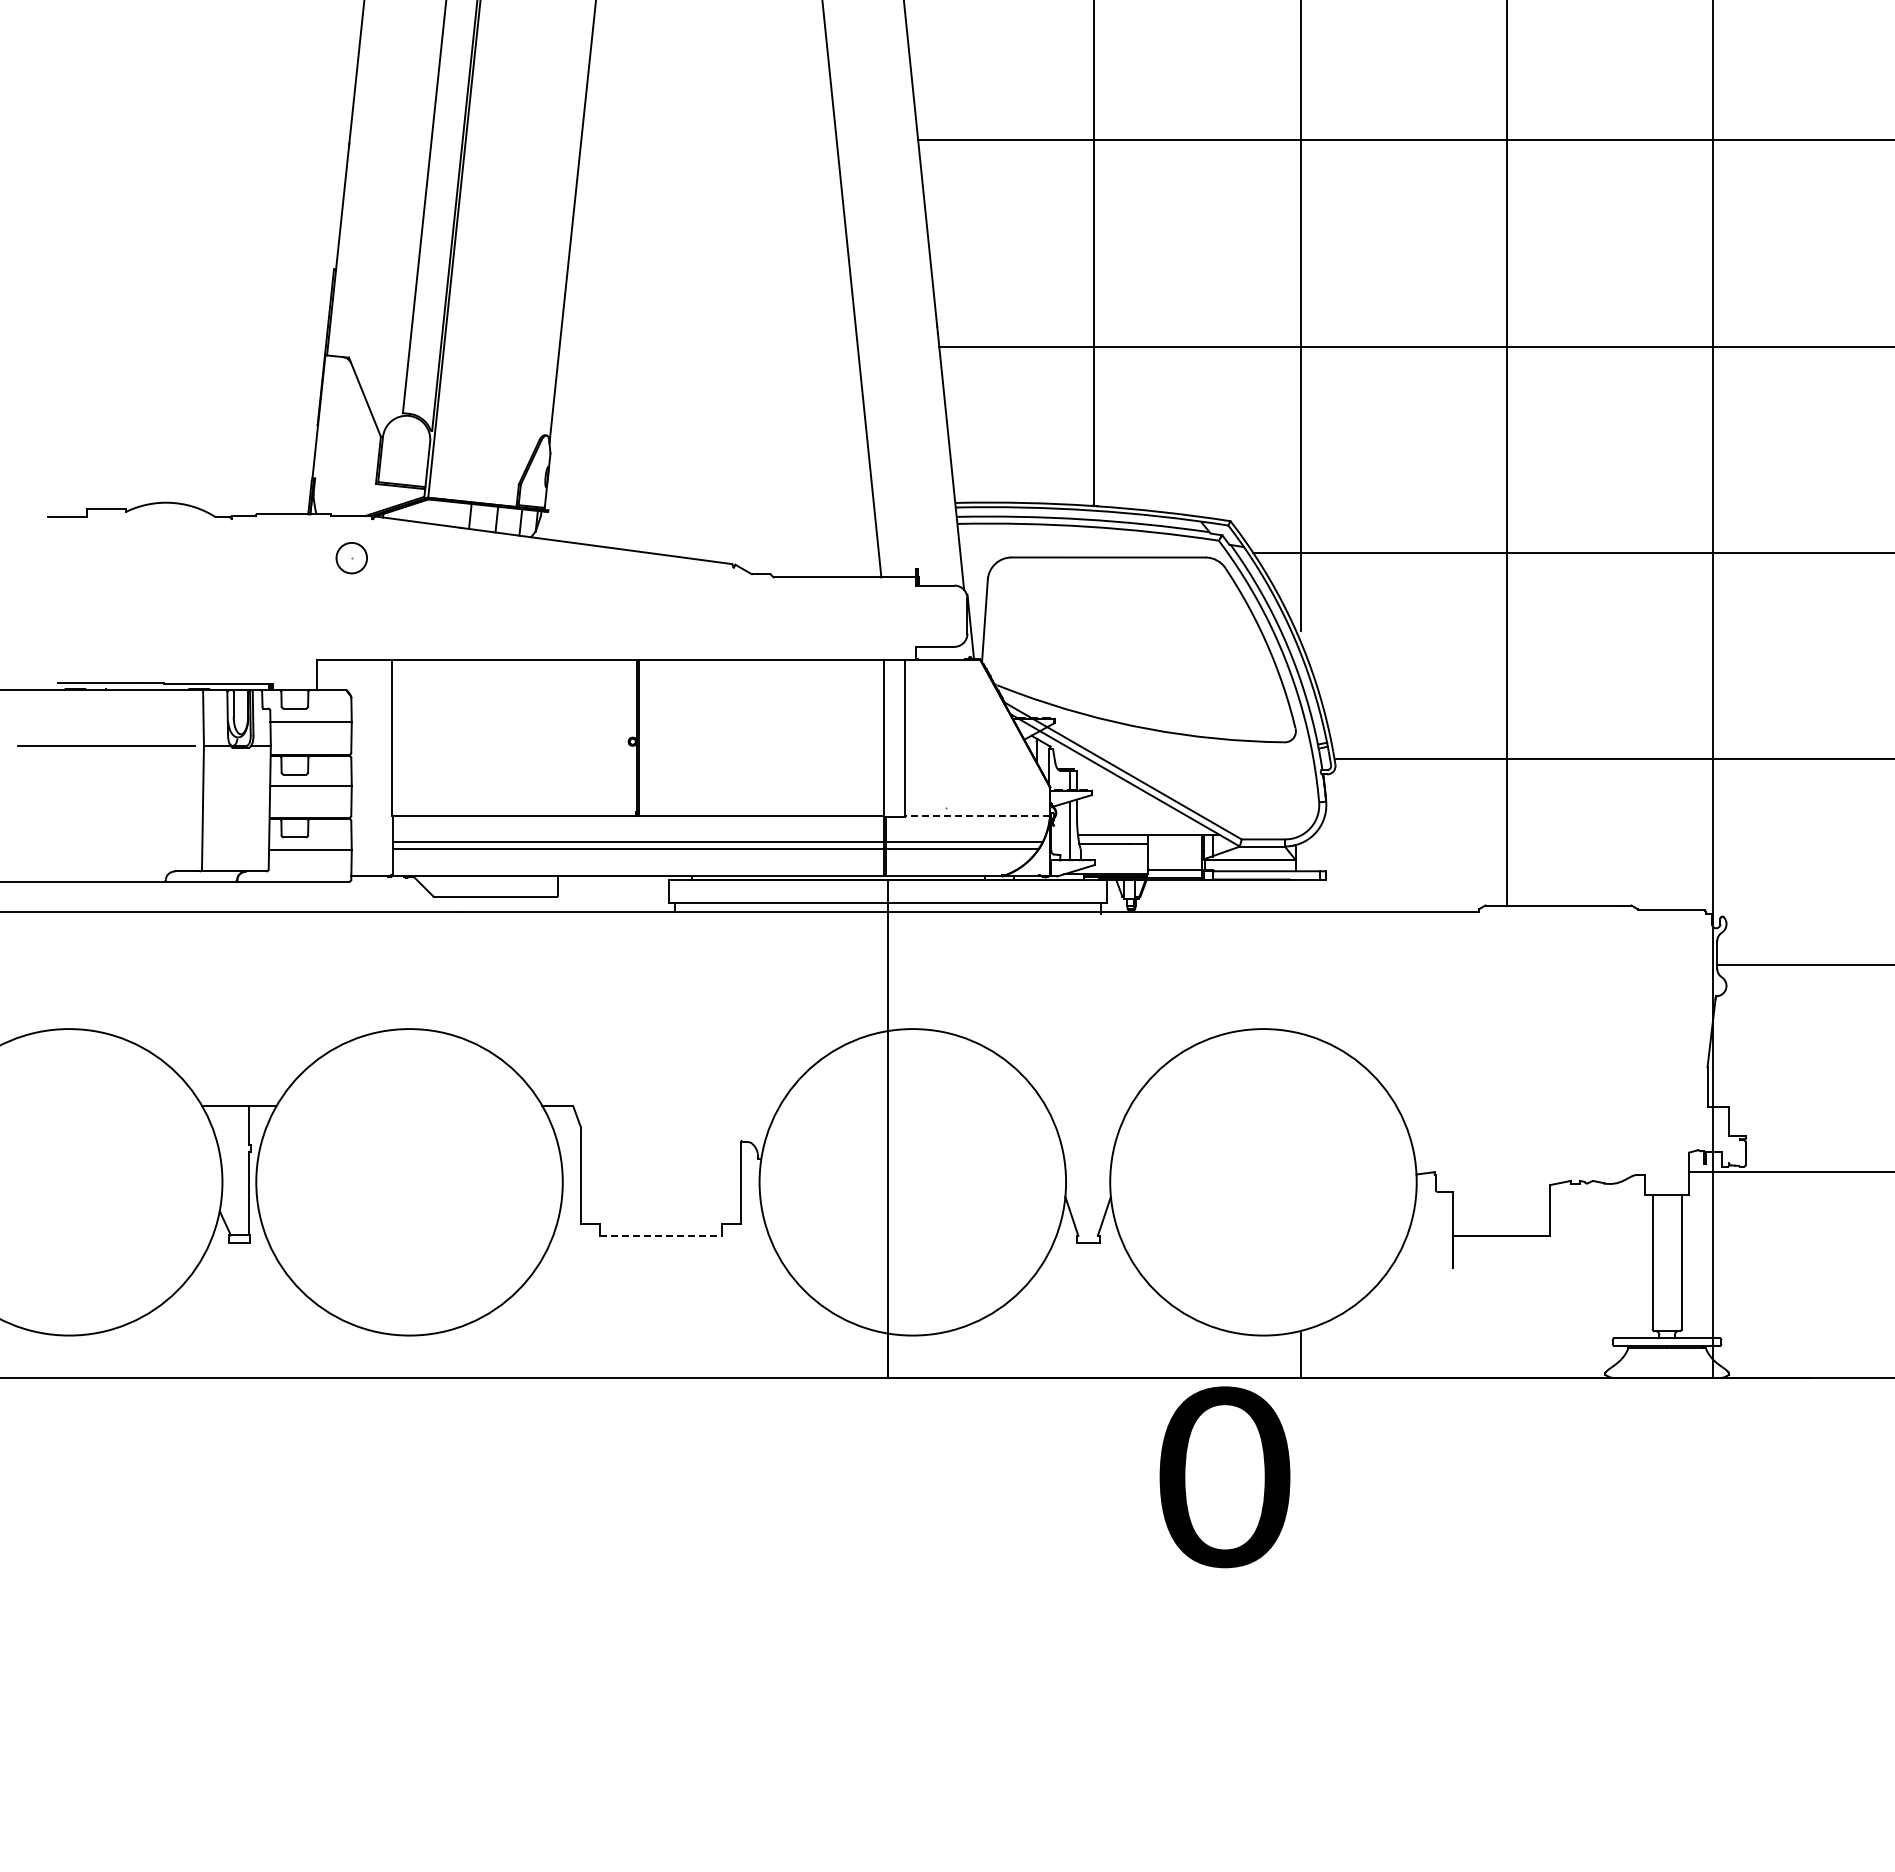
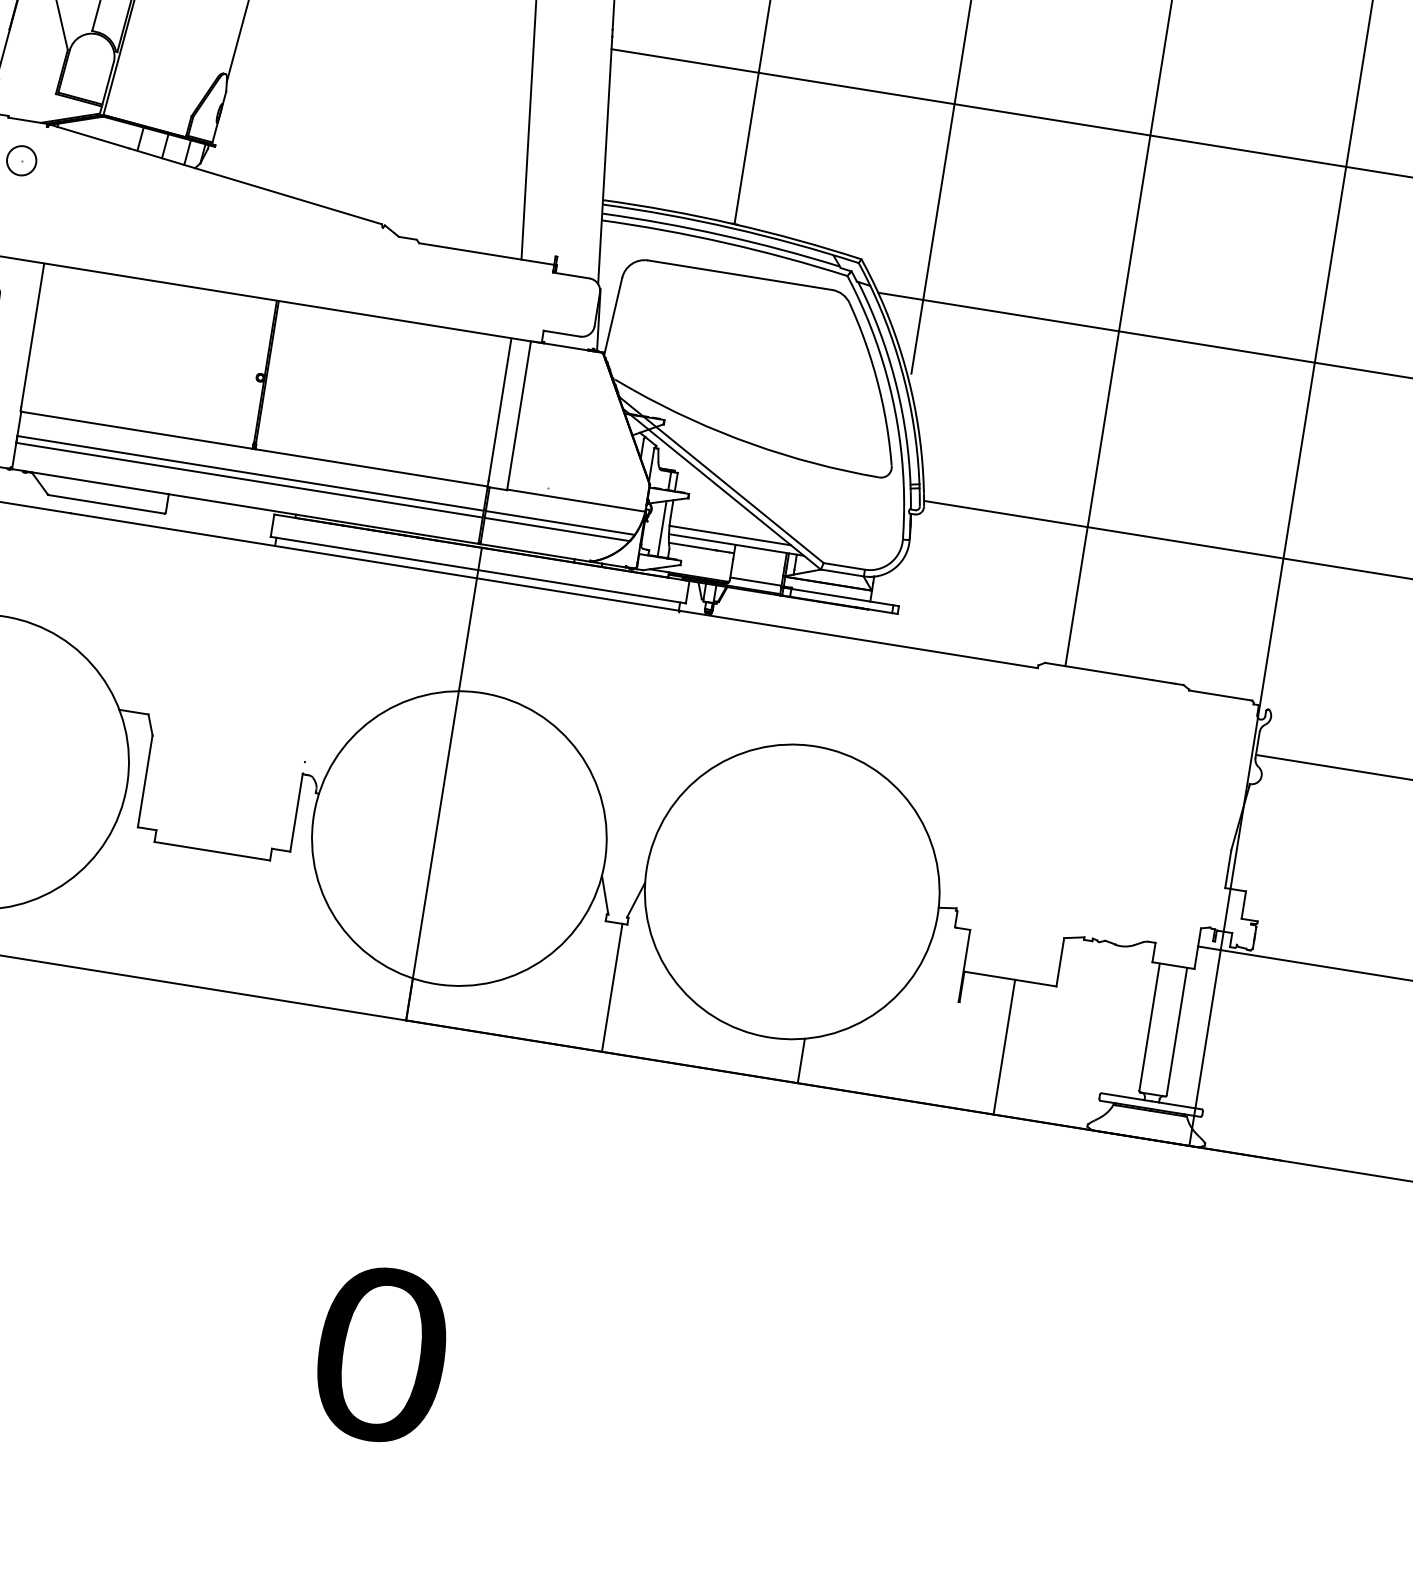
line: (977, 816) -> (576, 501), dashed -> solid
line: (1141, 826) -> (730, 535), added
line: (661, 1235) -> (212, 850), dashed -> solid
line: (1506, 1306) -> (1004, 1046), added
line: (1094, 1310) -> (612, 987), added
text: (1224, 1477) -> (381, 1354), moved

